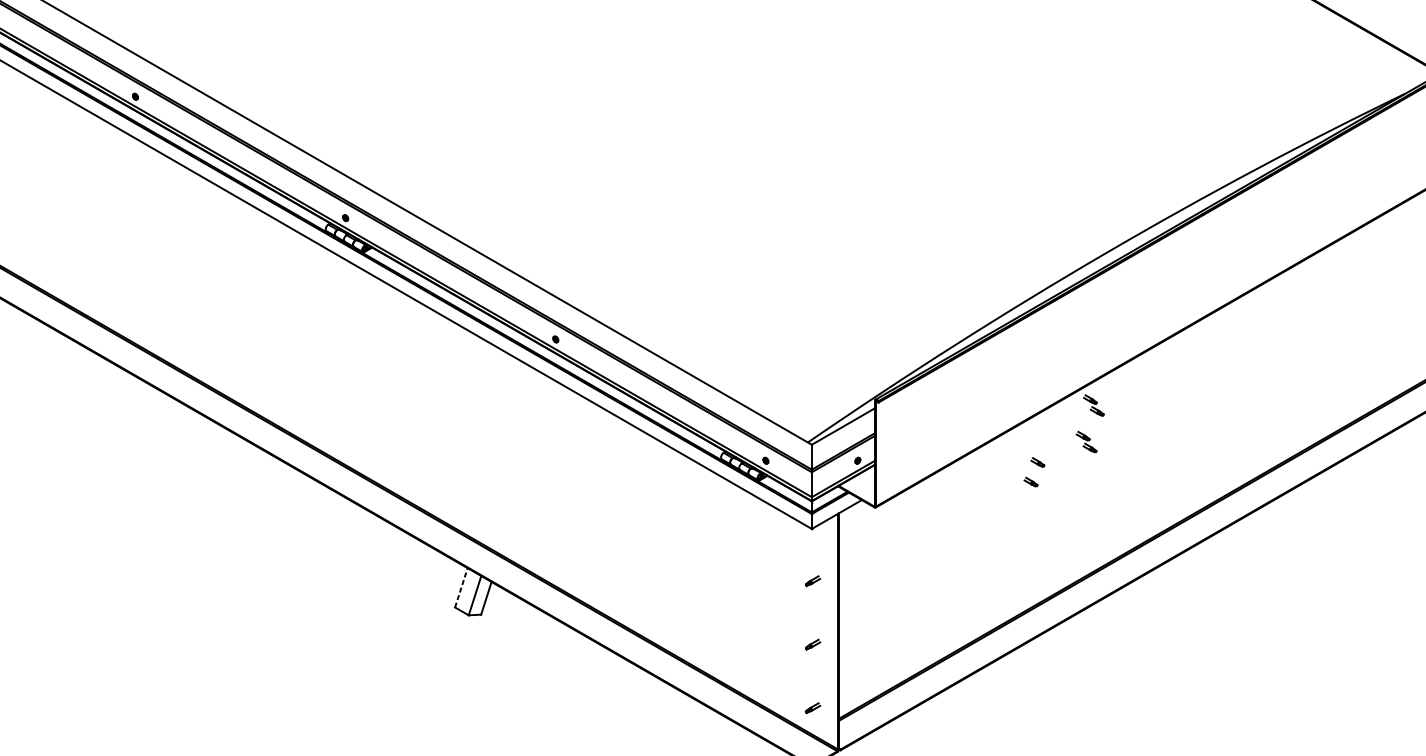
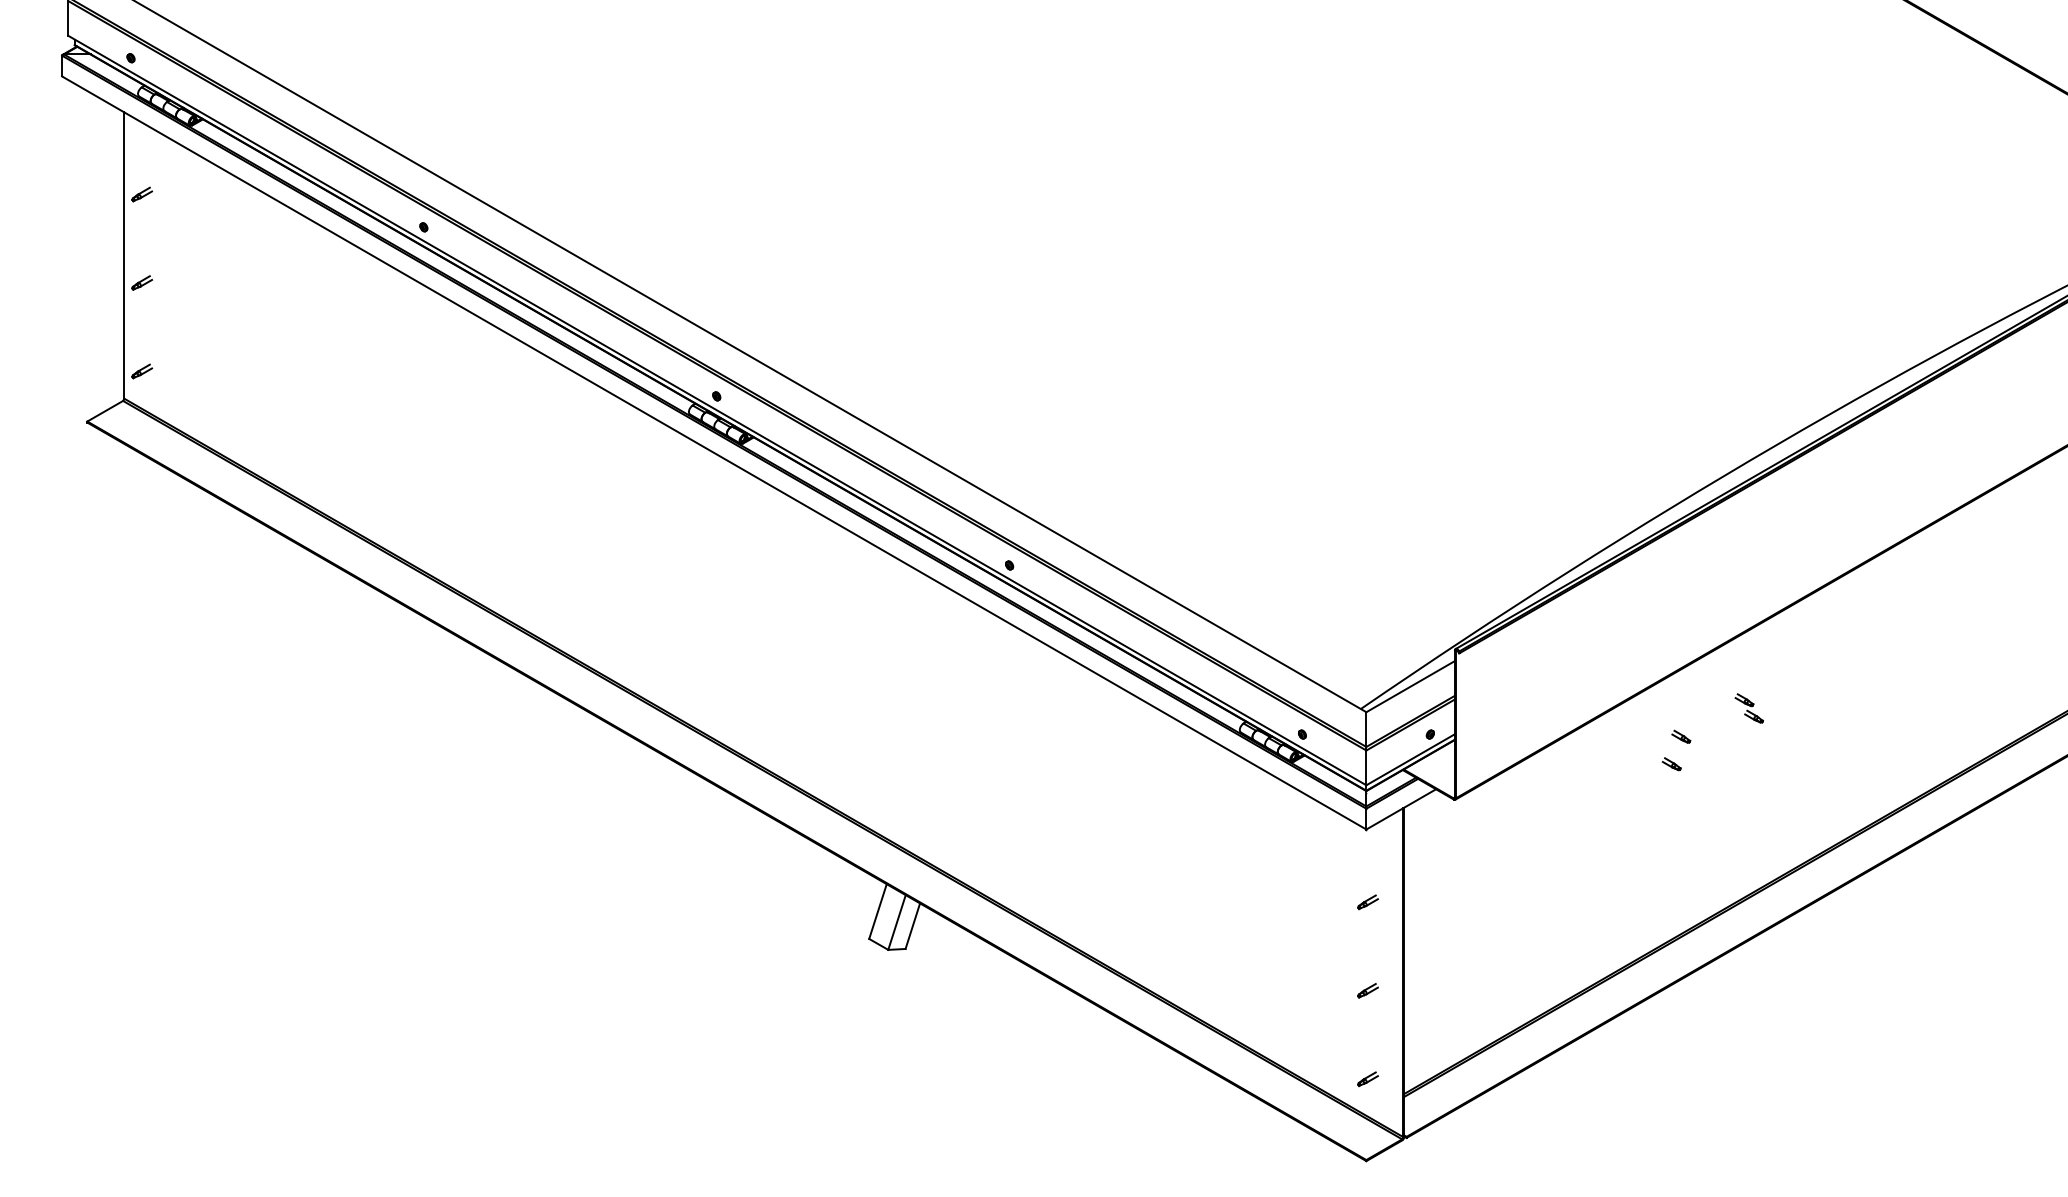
part: (1093, 405) -> (1758, 657), removed
line: (461, 587) -> (878, 911), dashed -> solid

